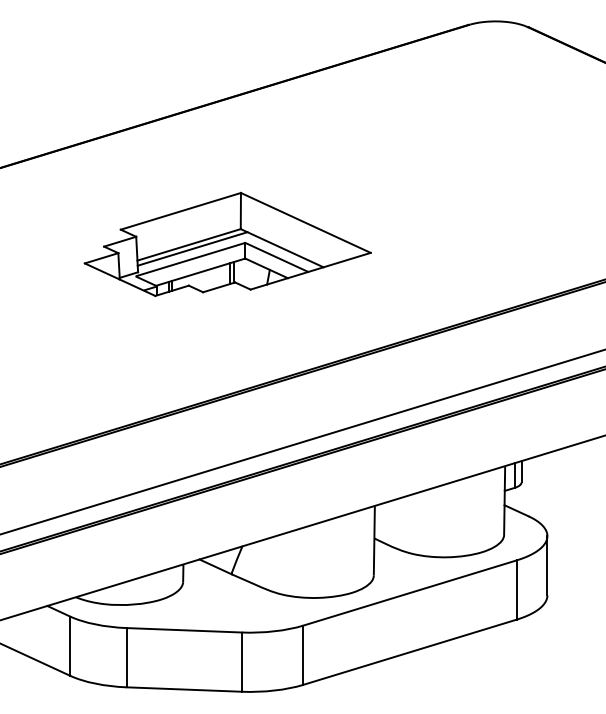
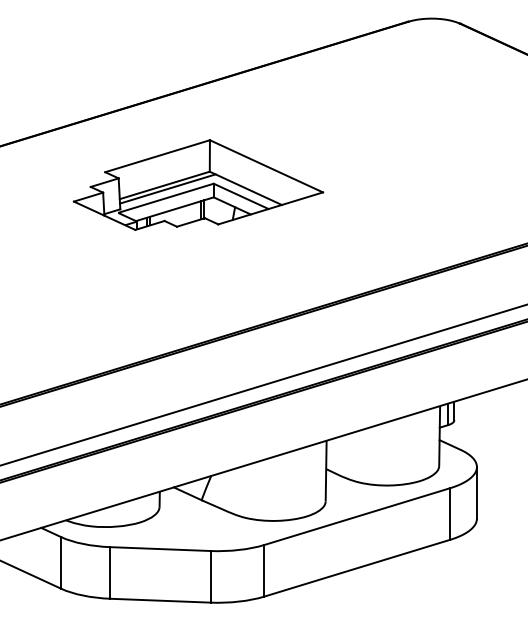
part: (227, 244) -> (198, 185), moved

